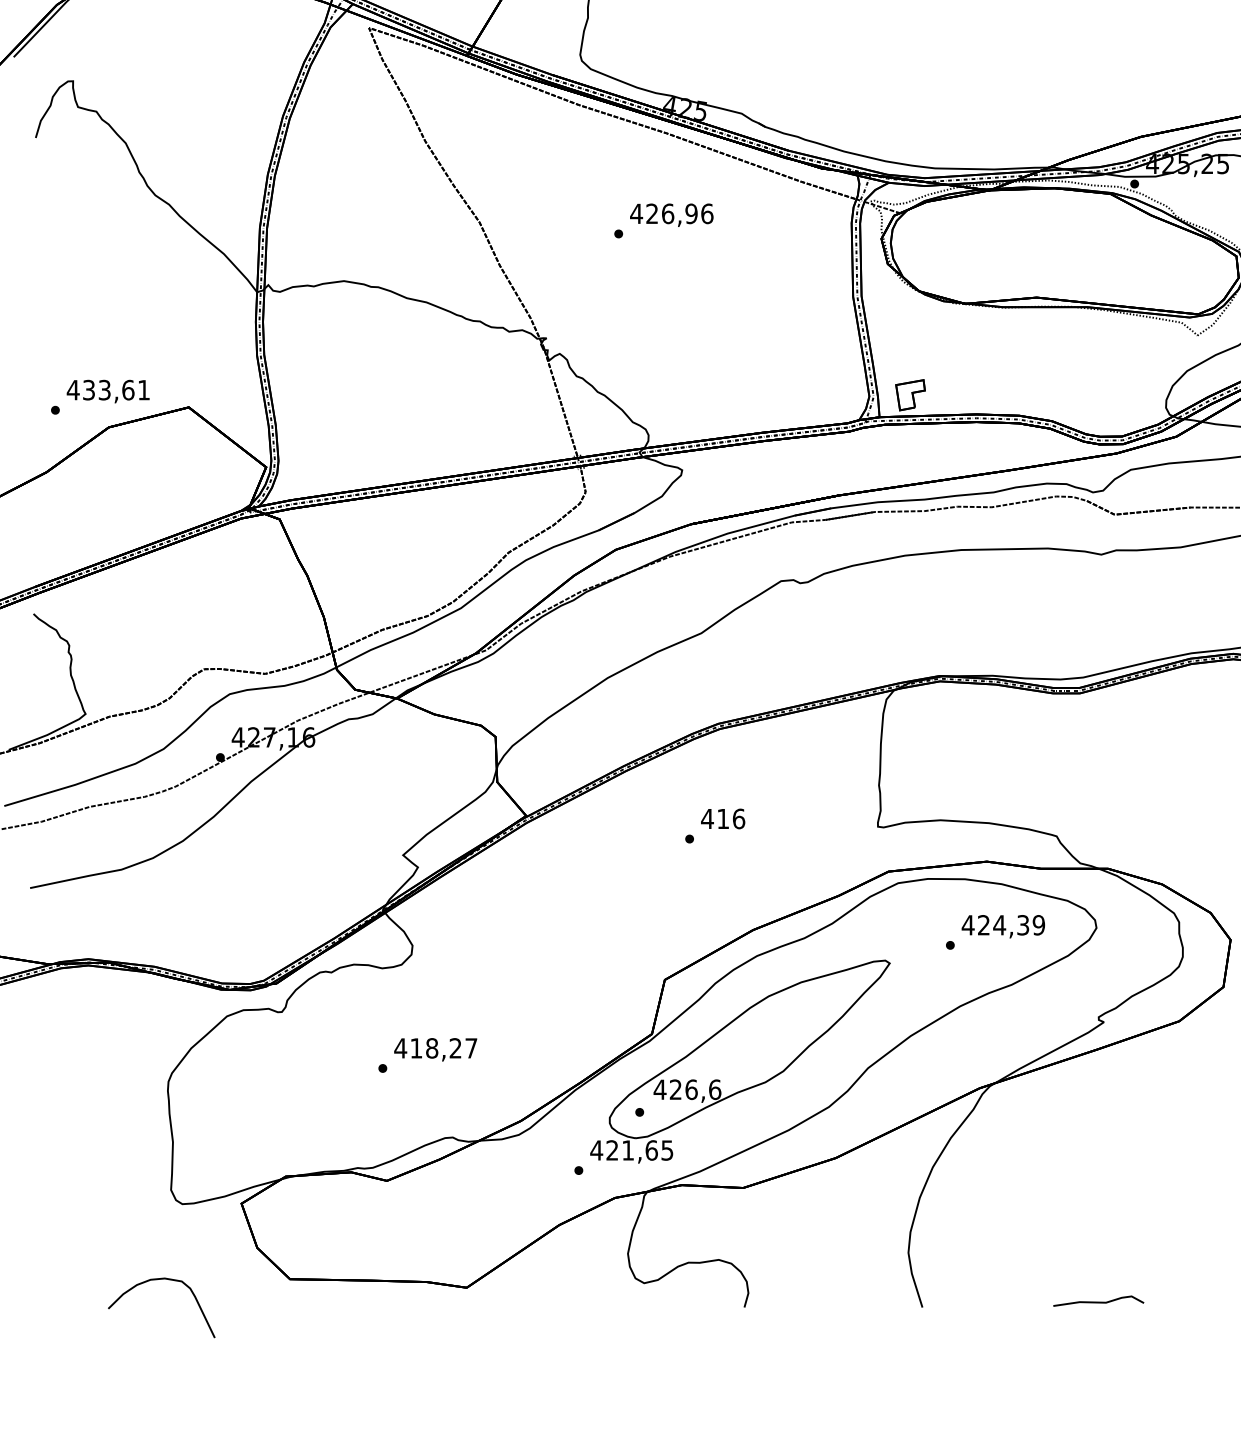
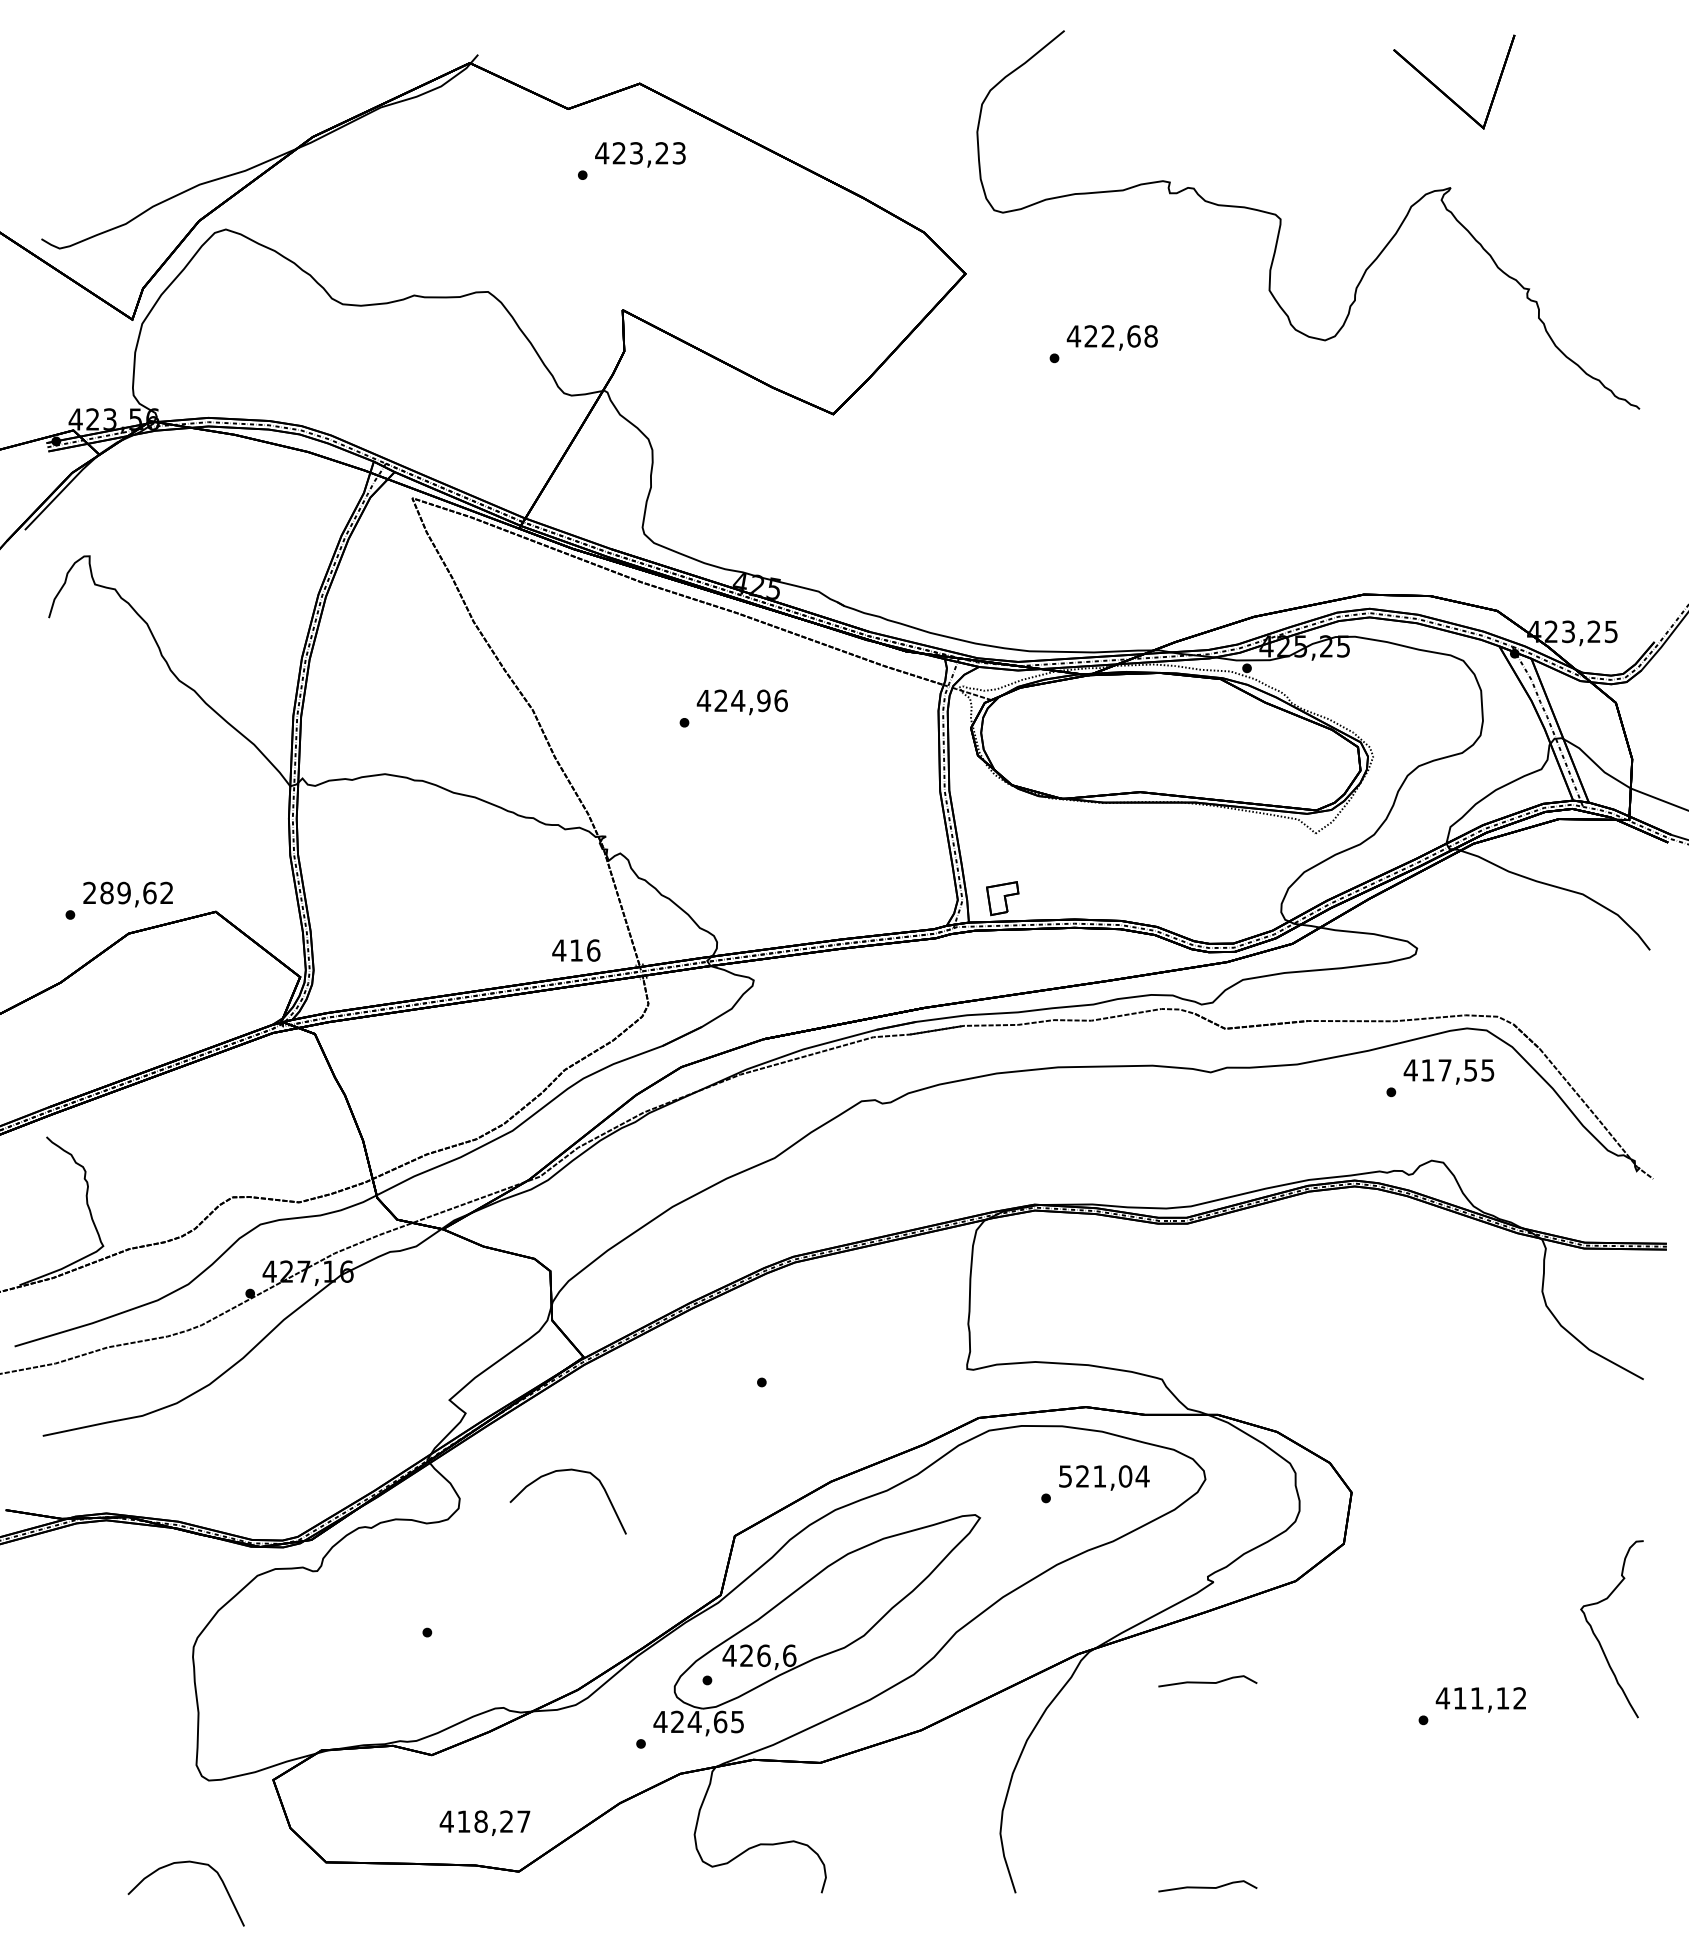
text: (668, 213) -> (738, 700), 426,96 -> 424,96
text: (107, 389) -> (127, 892), 433,61 -> 289,62
text: (723, 818) -> (576, 950), moved
curve: (508, 920) -> (564, 1471), added
text: (1002, 925) -> (1103, 1476), 424,39 -> 521,04
text: (435, 1049) -> (484, 1822), moved
curve: (1098, 1113) -> (1207, 1681), added
text: (627, 1150) -> (694, 1721), 421,65 -> 424,65

